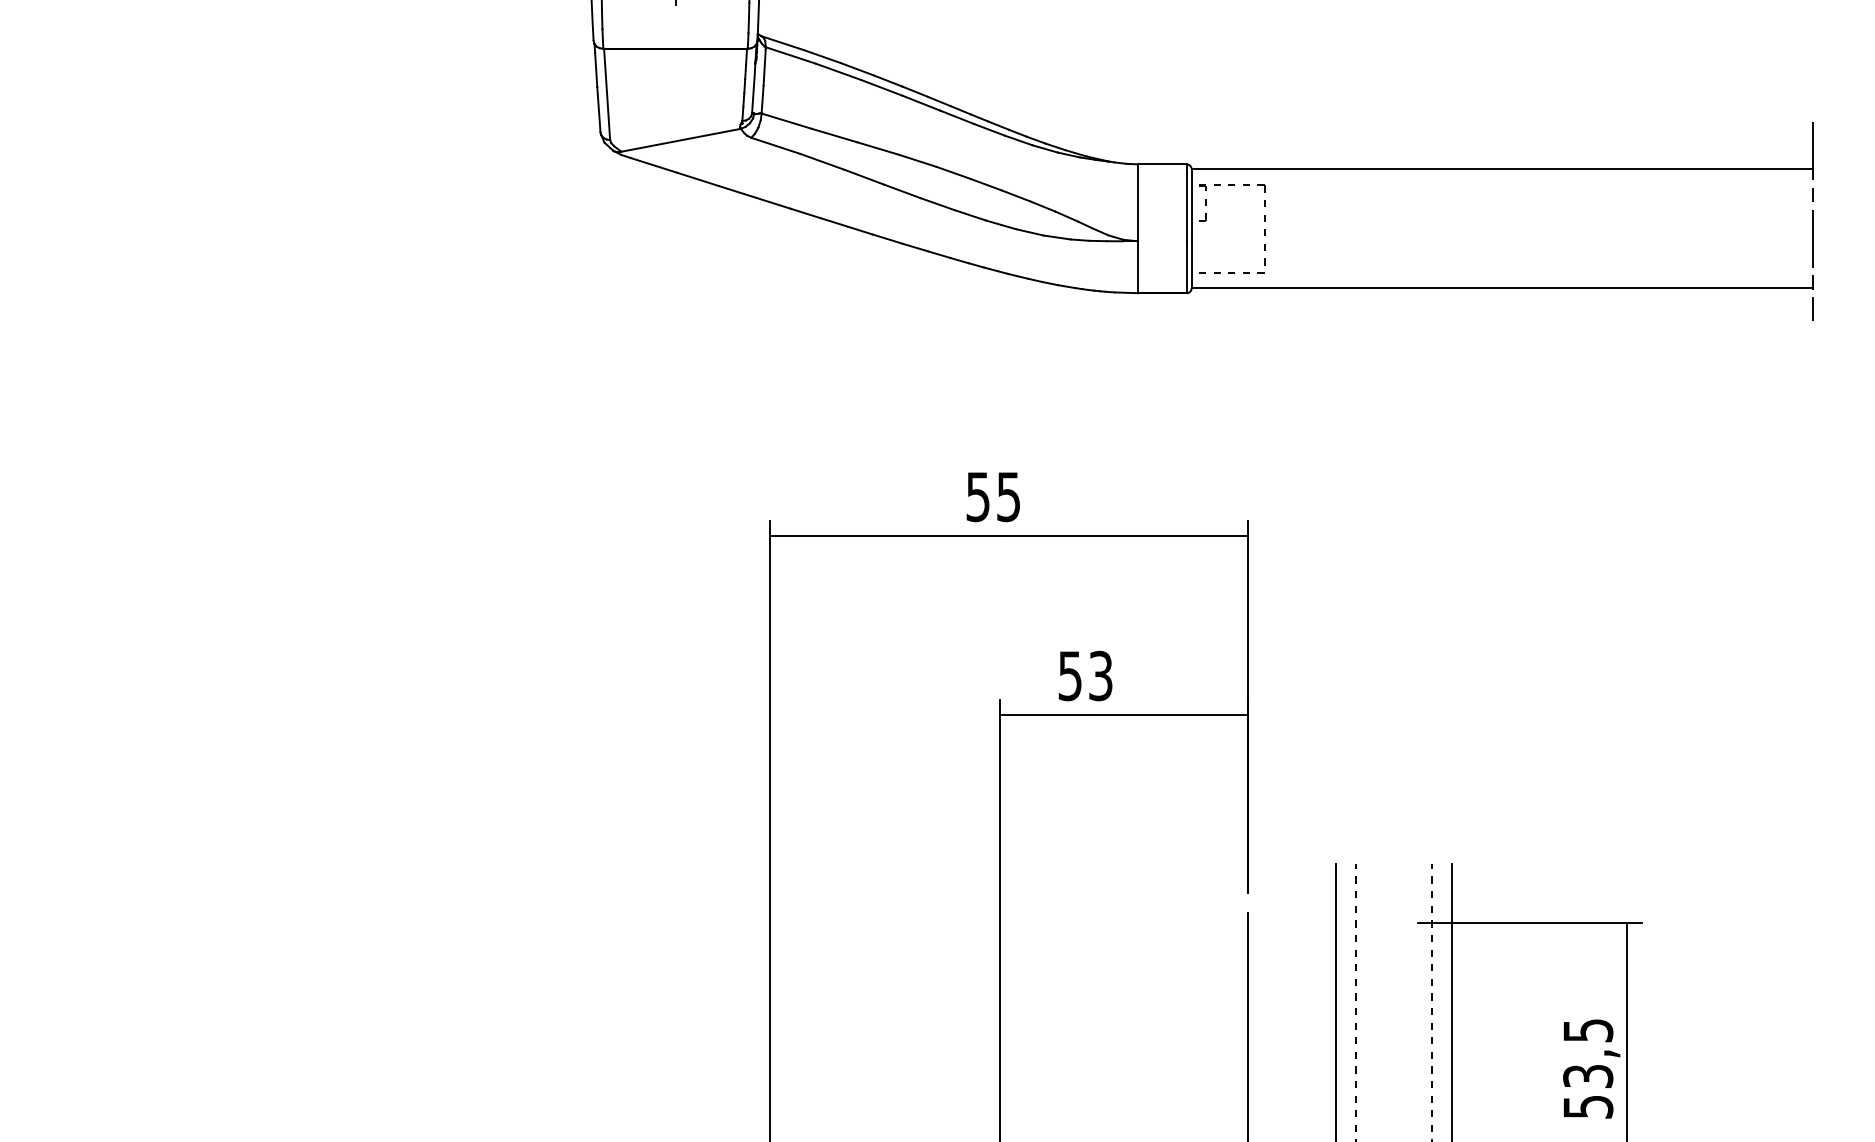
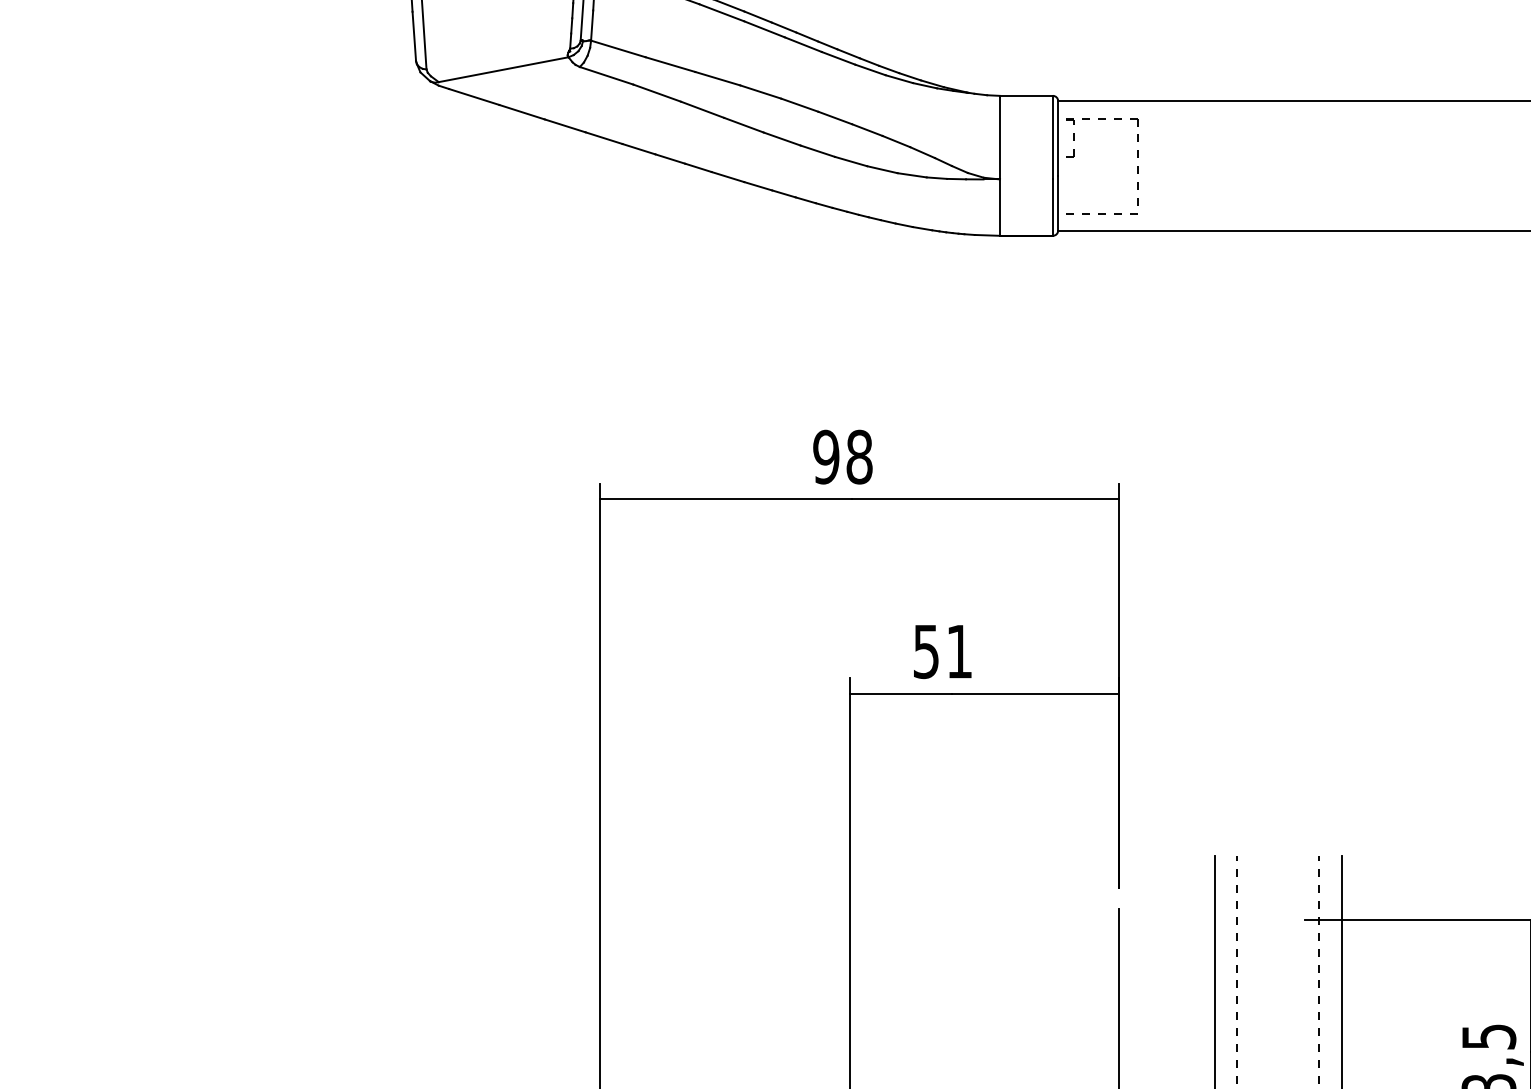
text: (993, 496) -> (842, 456), 55 -> 98
text: (1100, 675) -> (959, 651), 53 -> 51

